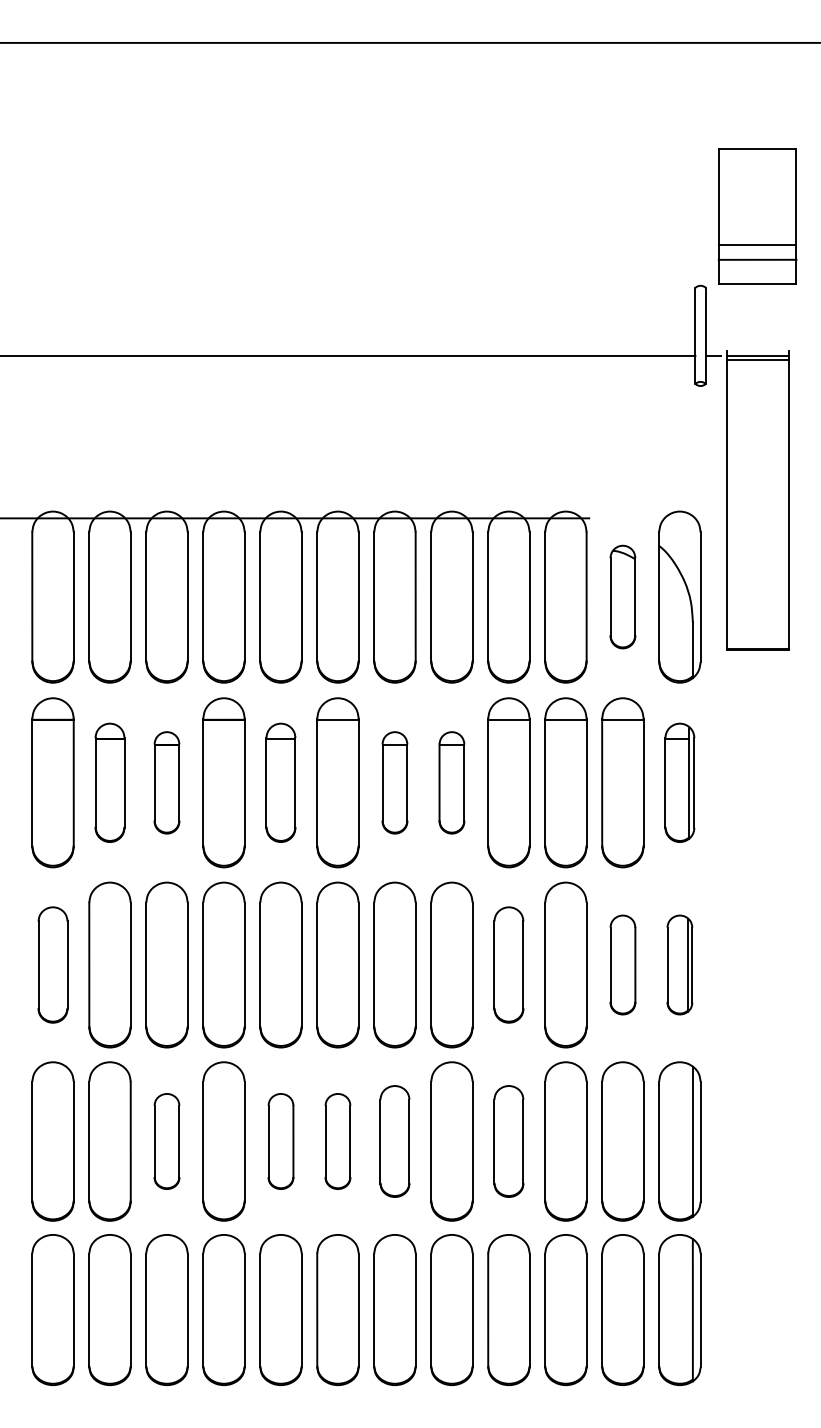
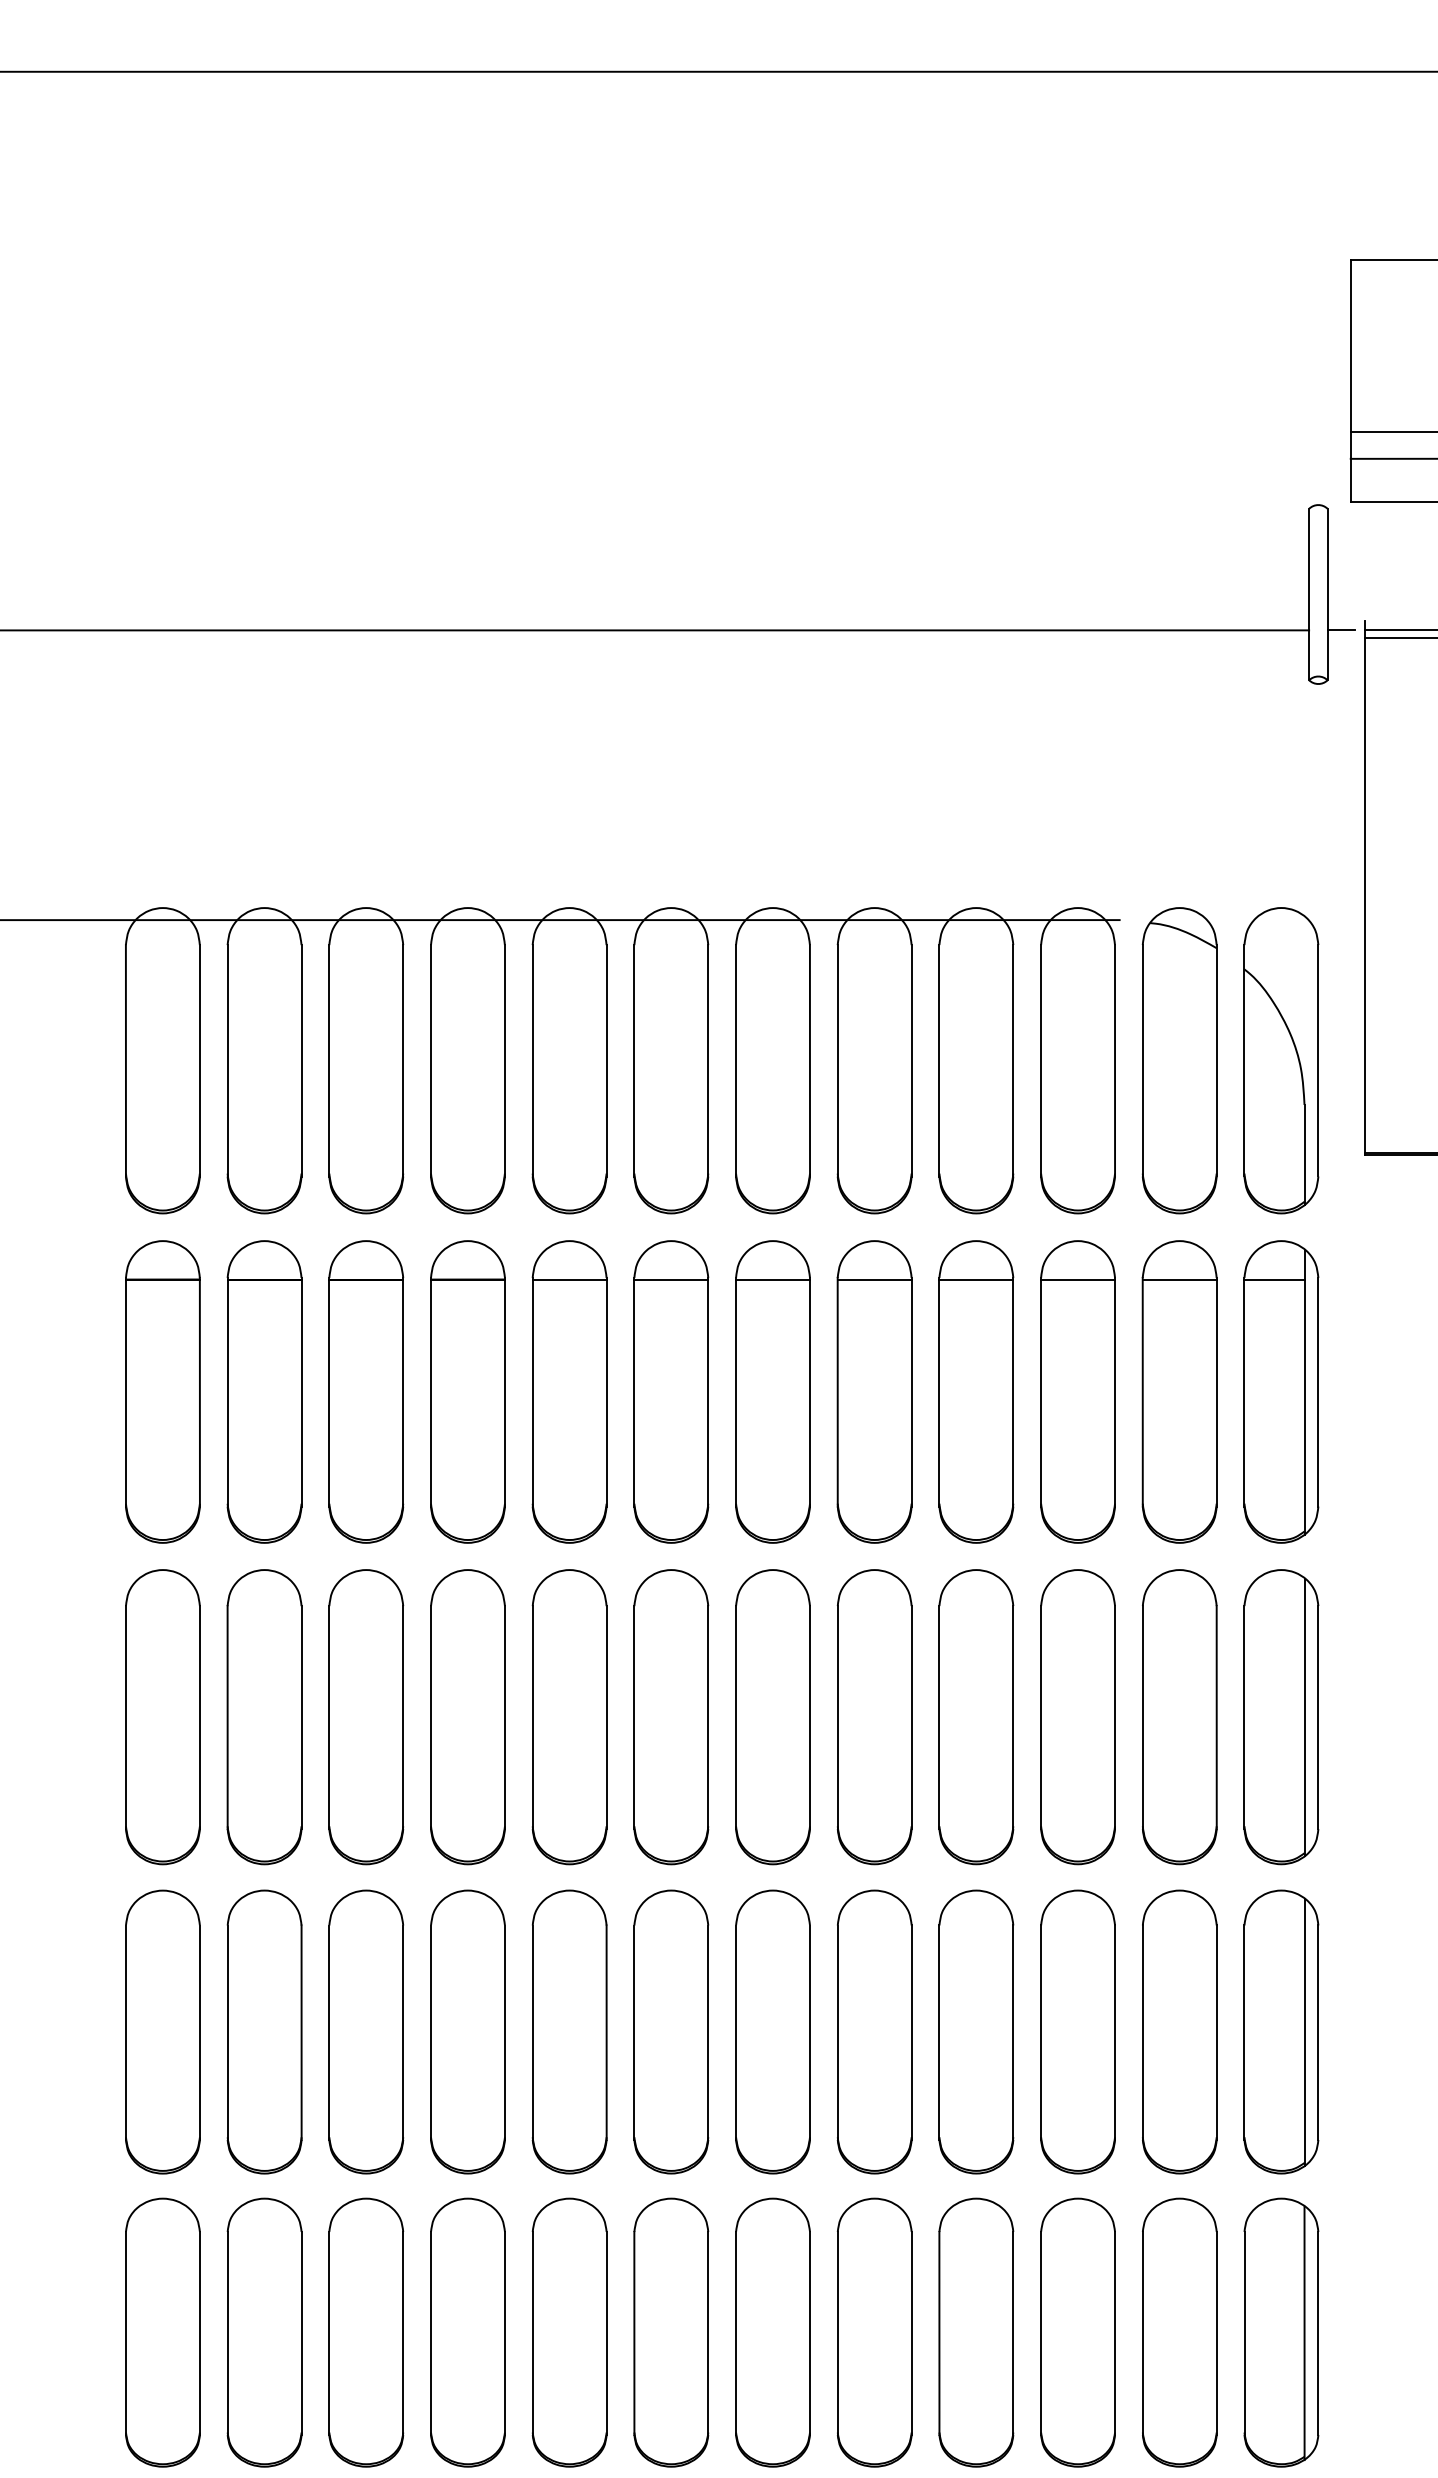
part: (622, 596) -> (1179, 1059), size x1.67
part: (109, 782) -> (263, 1391), size x1.43
part: (166, 782) -> (365, 1391), size x1.67
part: (280, 782) -> (568, 1391), size x1.43
part: (394, 782) -> (772, 1391), size x1.67
part: (451, 782) -> (873, 1391), size x1.67
part: (679, 782) -> (1280, 1391), size x1.43
part: (52, 964) -> (161, 1716), size x1.43
part: (508, 964) -> (975, 1716), size x1.43
part: (622, 964) -> (1179, 1716), size x1.67
part: (679, 964) -> (1280, 1716), size x1.67
part: (166, 1141) -> (365, 2031), size x1.67
part: (280, 1141) -> (568, 2031), size x1.67
part: (337, 1141) -> (670, 2031), size x1.67
part: (394, 1141) -> (772, 2031), size x1.43
part: (508, 1141) -> (975, 2031), size x1.43

